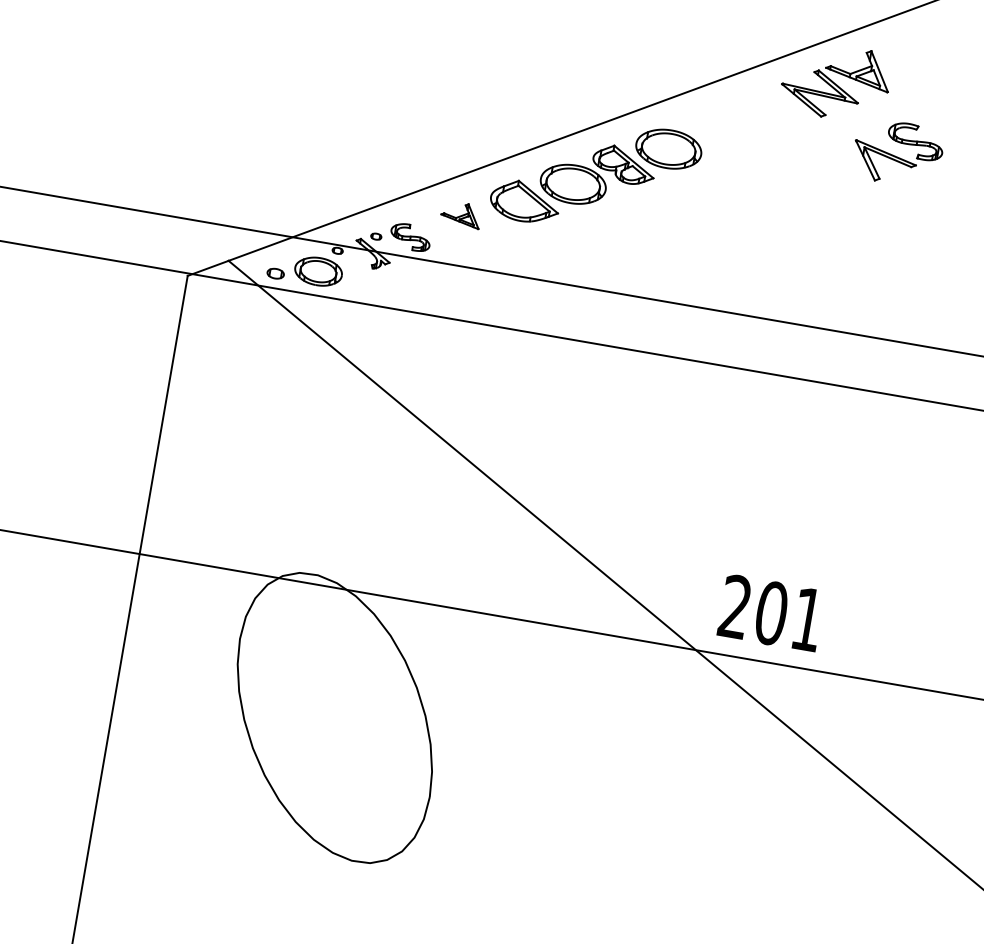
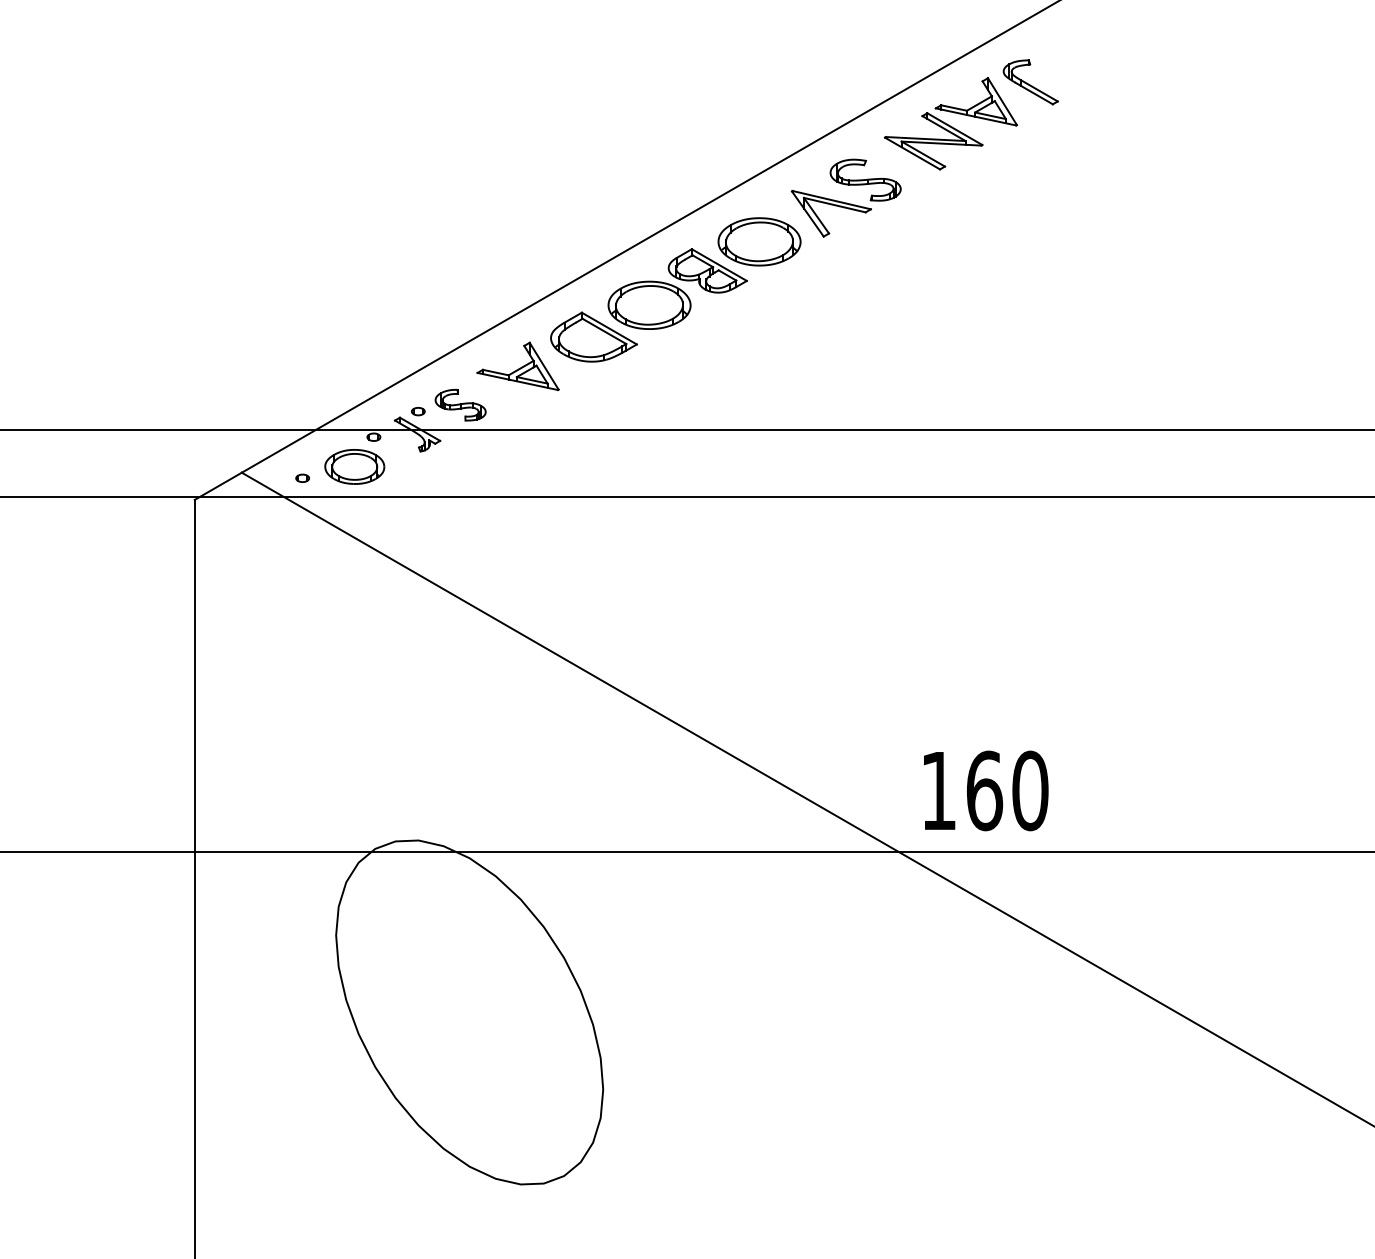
part: (904, 60) -> (1030, 82), added
part: (897, 152) -> (845, 197), moved
part: (460, 214) -> (517, 366), size x1.67
part: (275, 272) -> (302, 477), size x0.62
text: (771, 612) -> (984, 790), 201 -> 160

